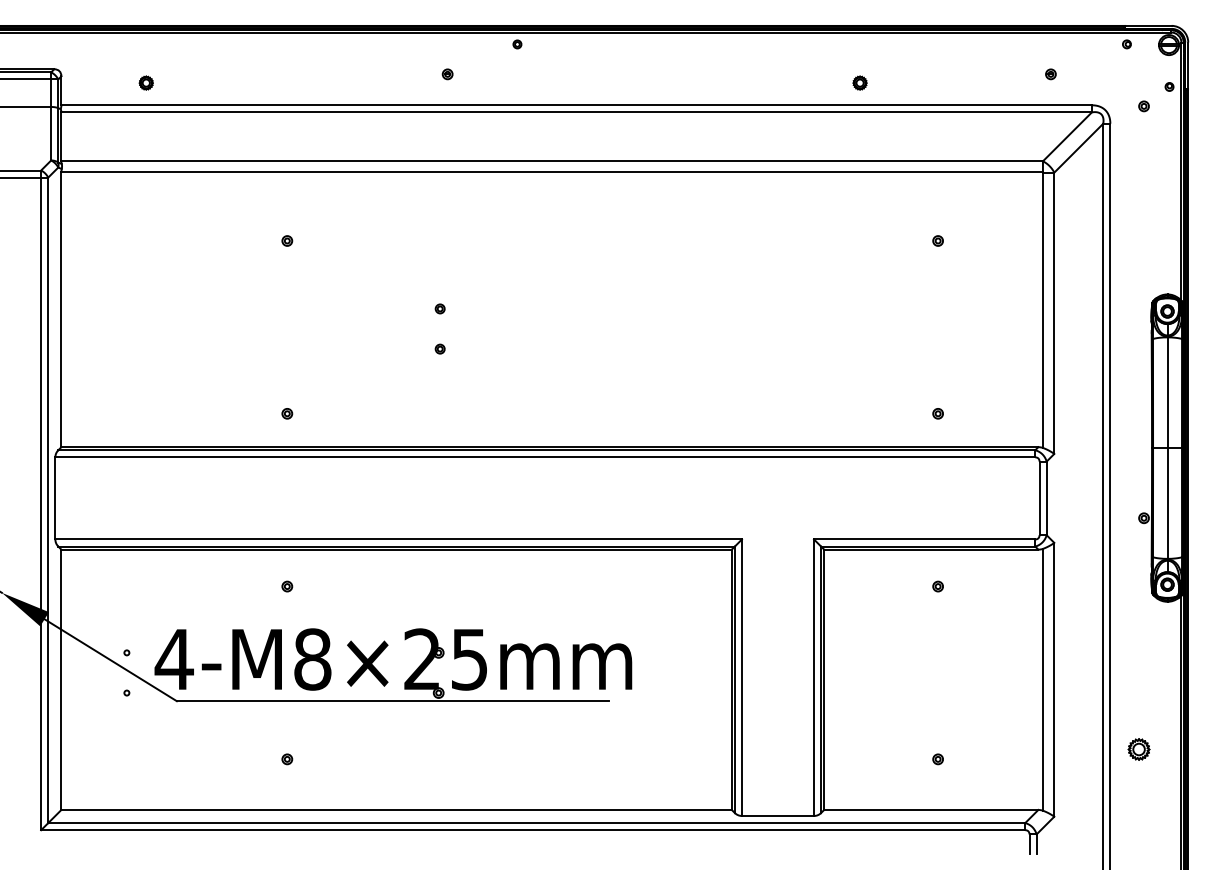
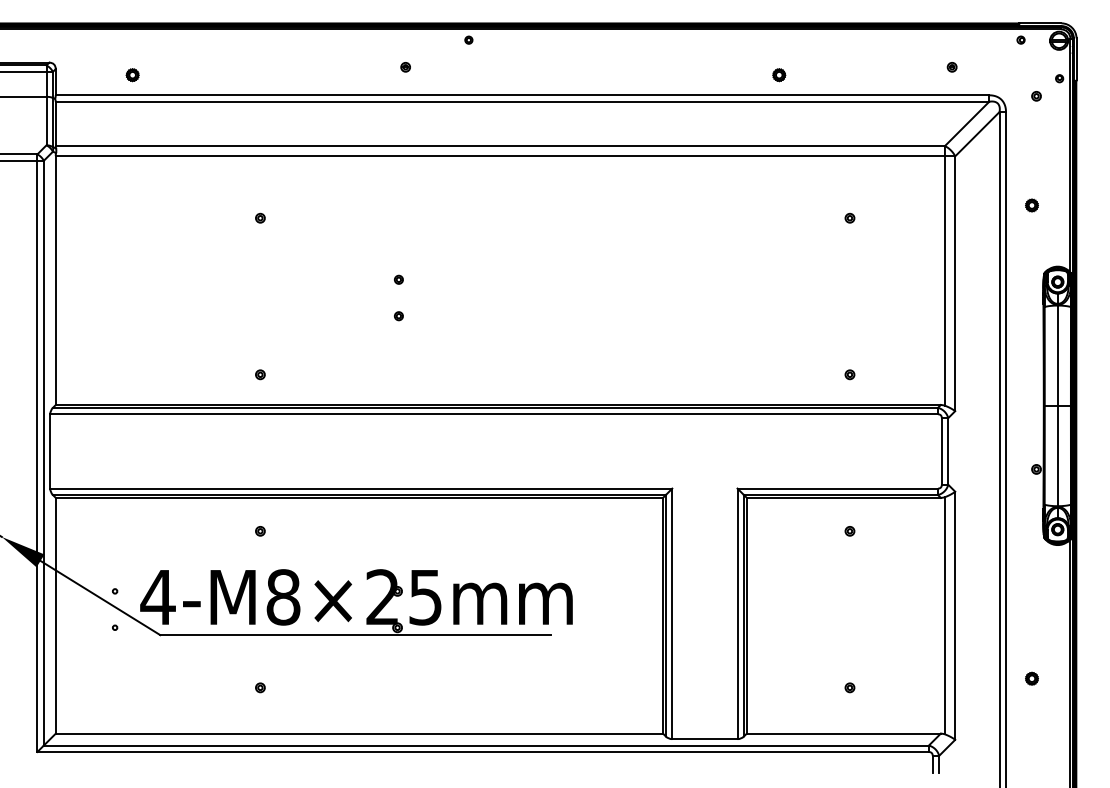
part: (1138, 226) -> (1031, 205), added
part: (1138, 748) -> (1031, 677), size x0.62

